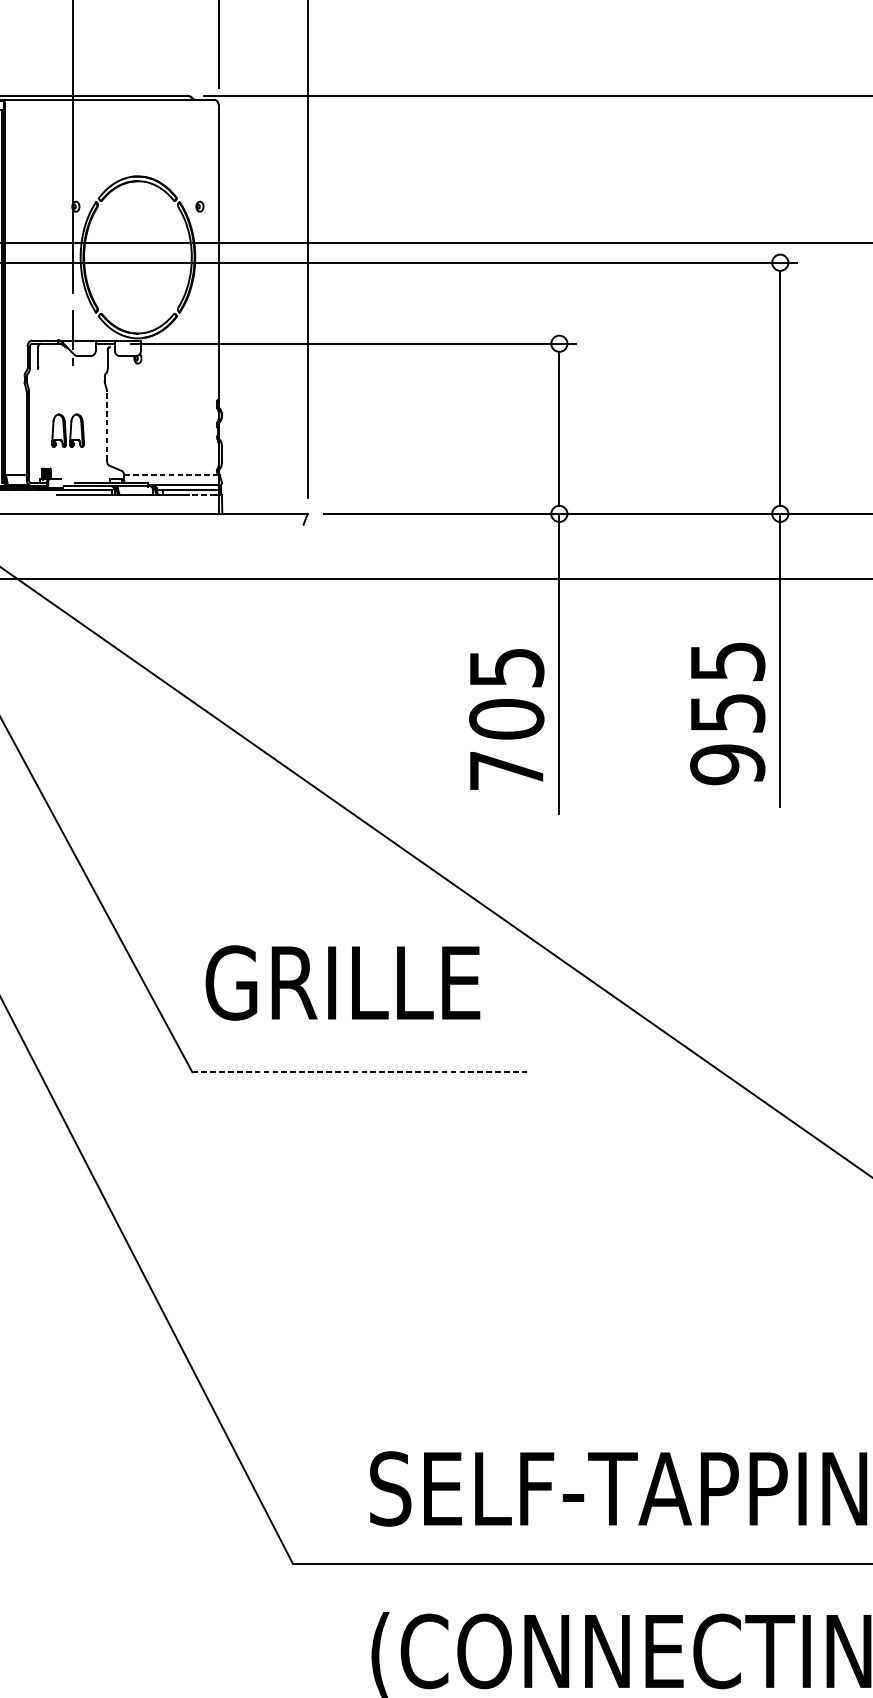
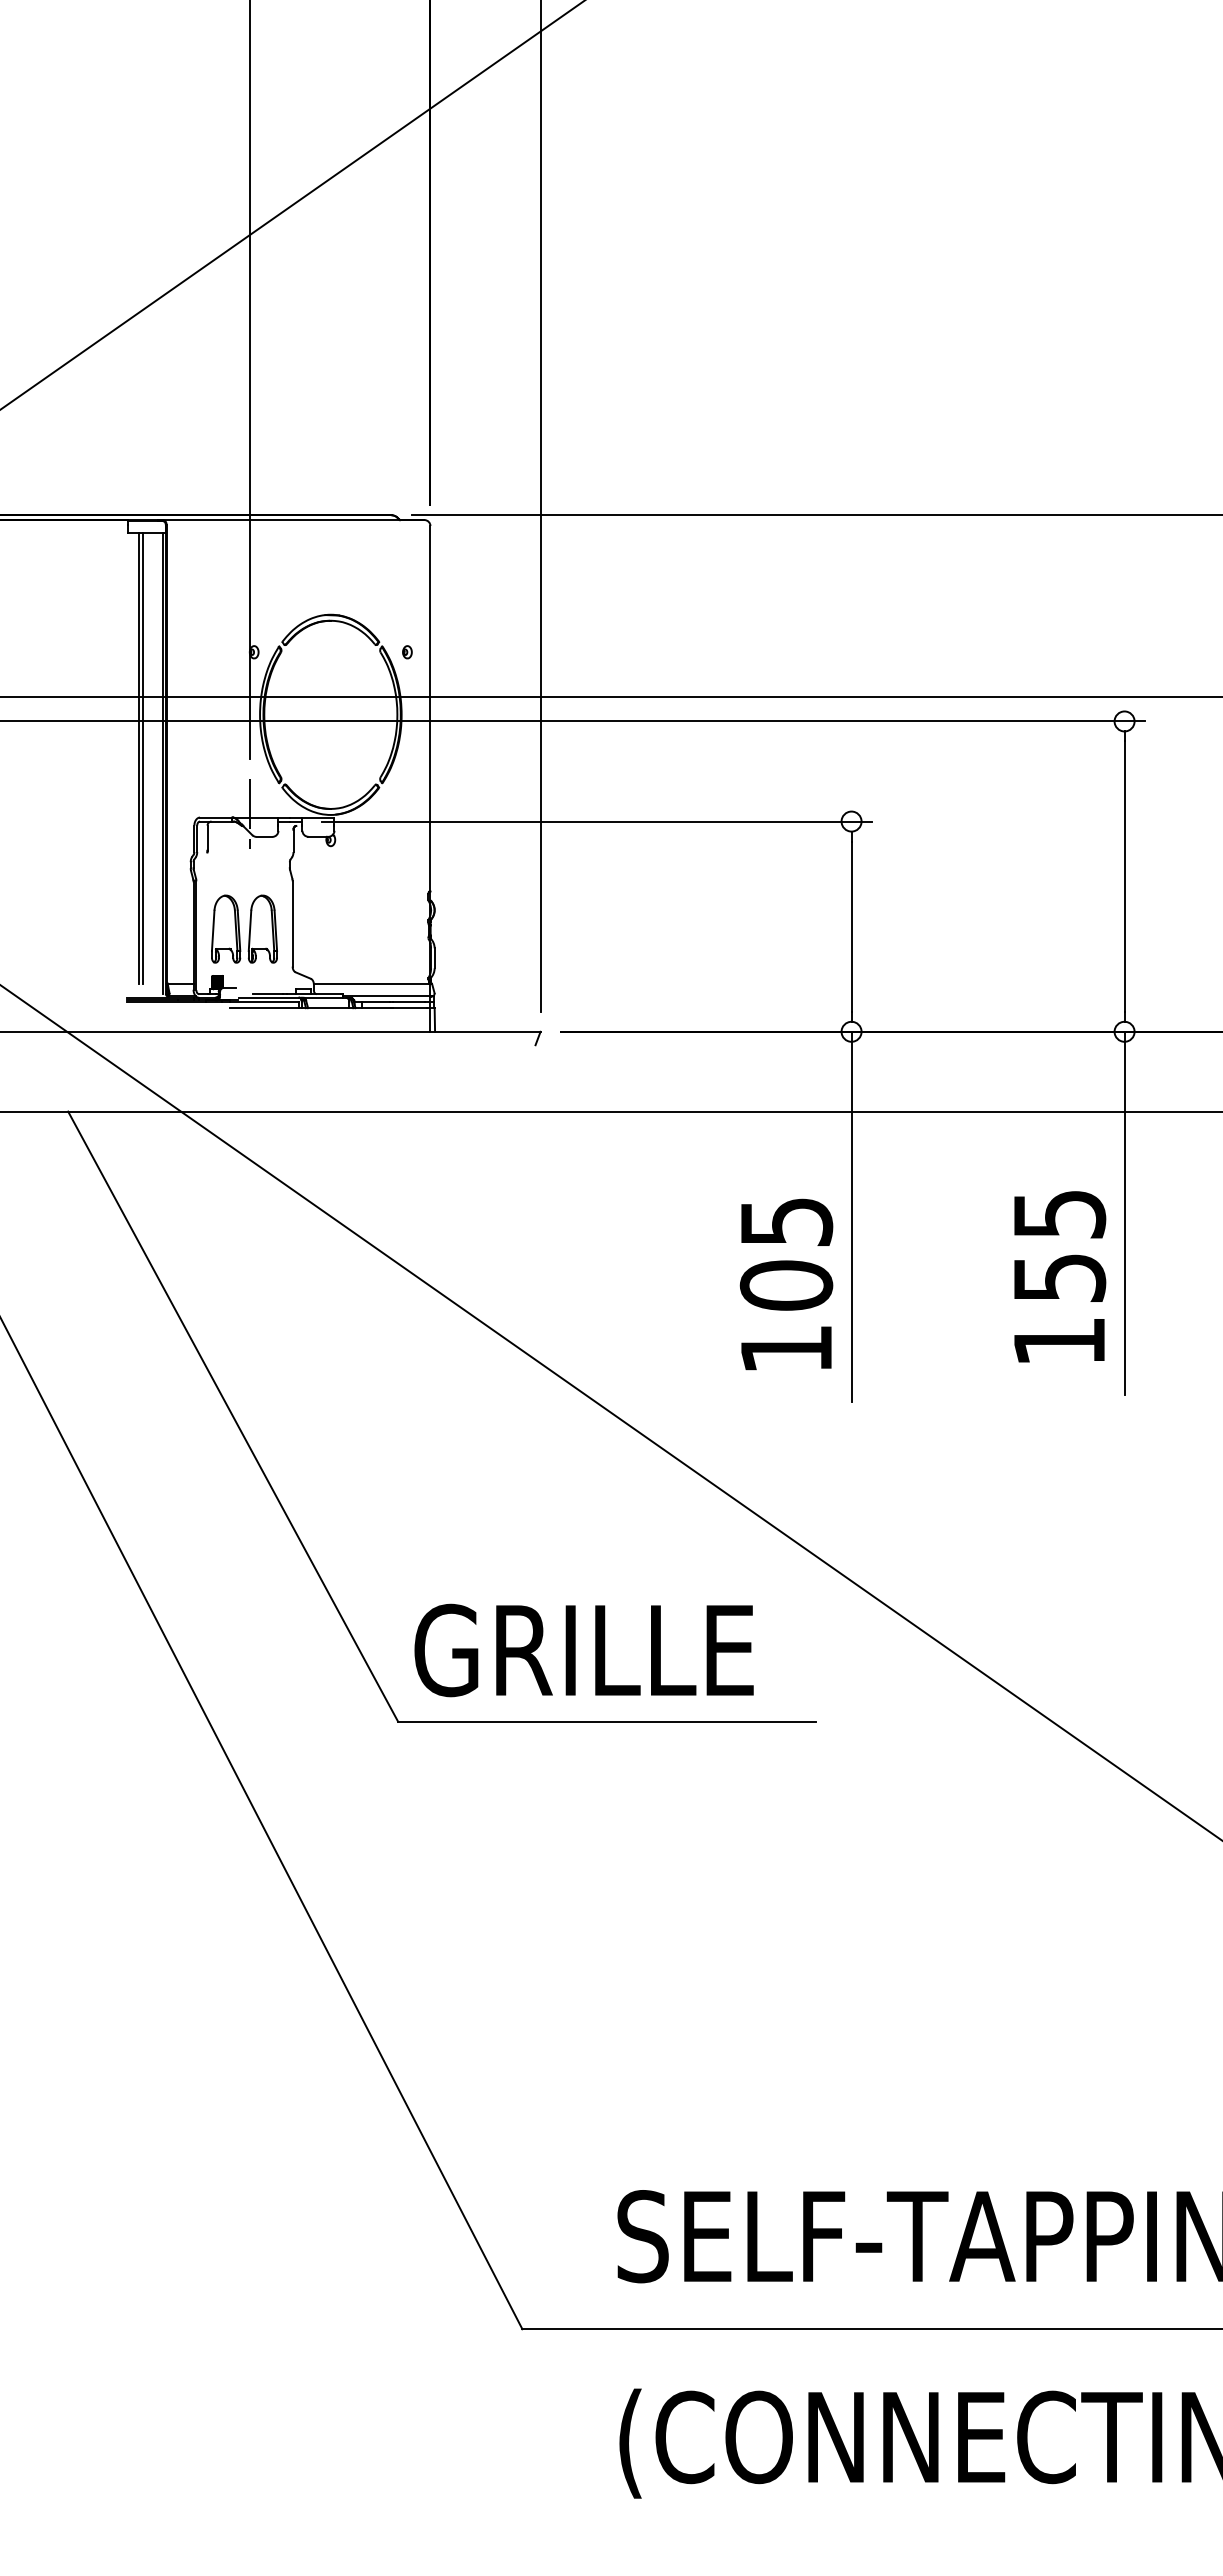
line: (106, 426) -> (292, 923), dashed -> solid
part: (68, 430) -> (244, 928), size x1.67
line: (171, 474) -> (372, 983), dashed -> solid
line: (202, 495) -> (410, 1008), dashed -> solid
text: (727, 764) -> (1059, 1341), 955 -> 155
text: (506, 770) -> (786, 1349), 705 -> 105
text: (342, 983) -> (583, 1650), moved
line: (361, 1072) -> (606, 1721), dashed -> solid

